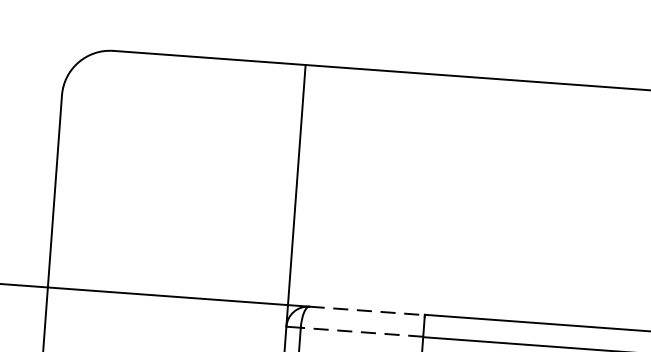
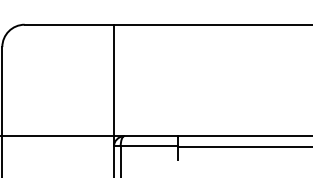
line: (366, 311) -> (150, 136), dashed -> solid
line: (360, 332) -> (148, 146), dashed -> solid

